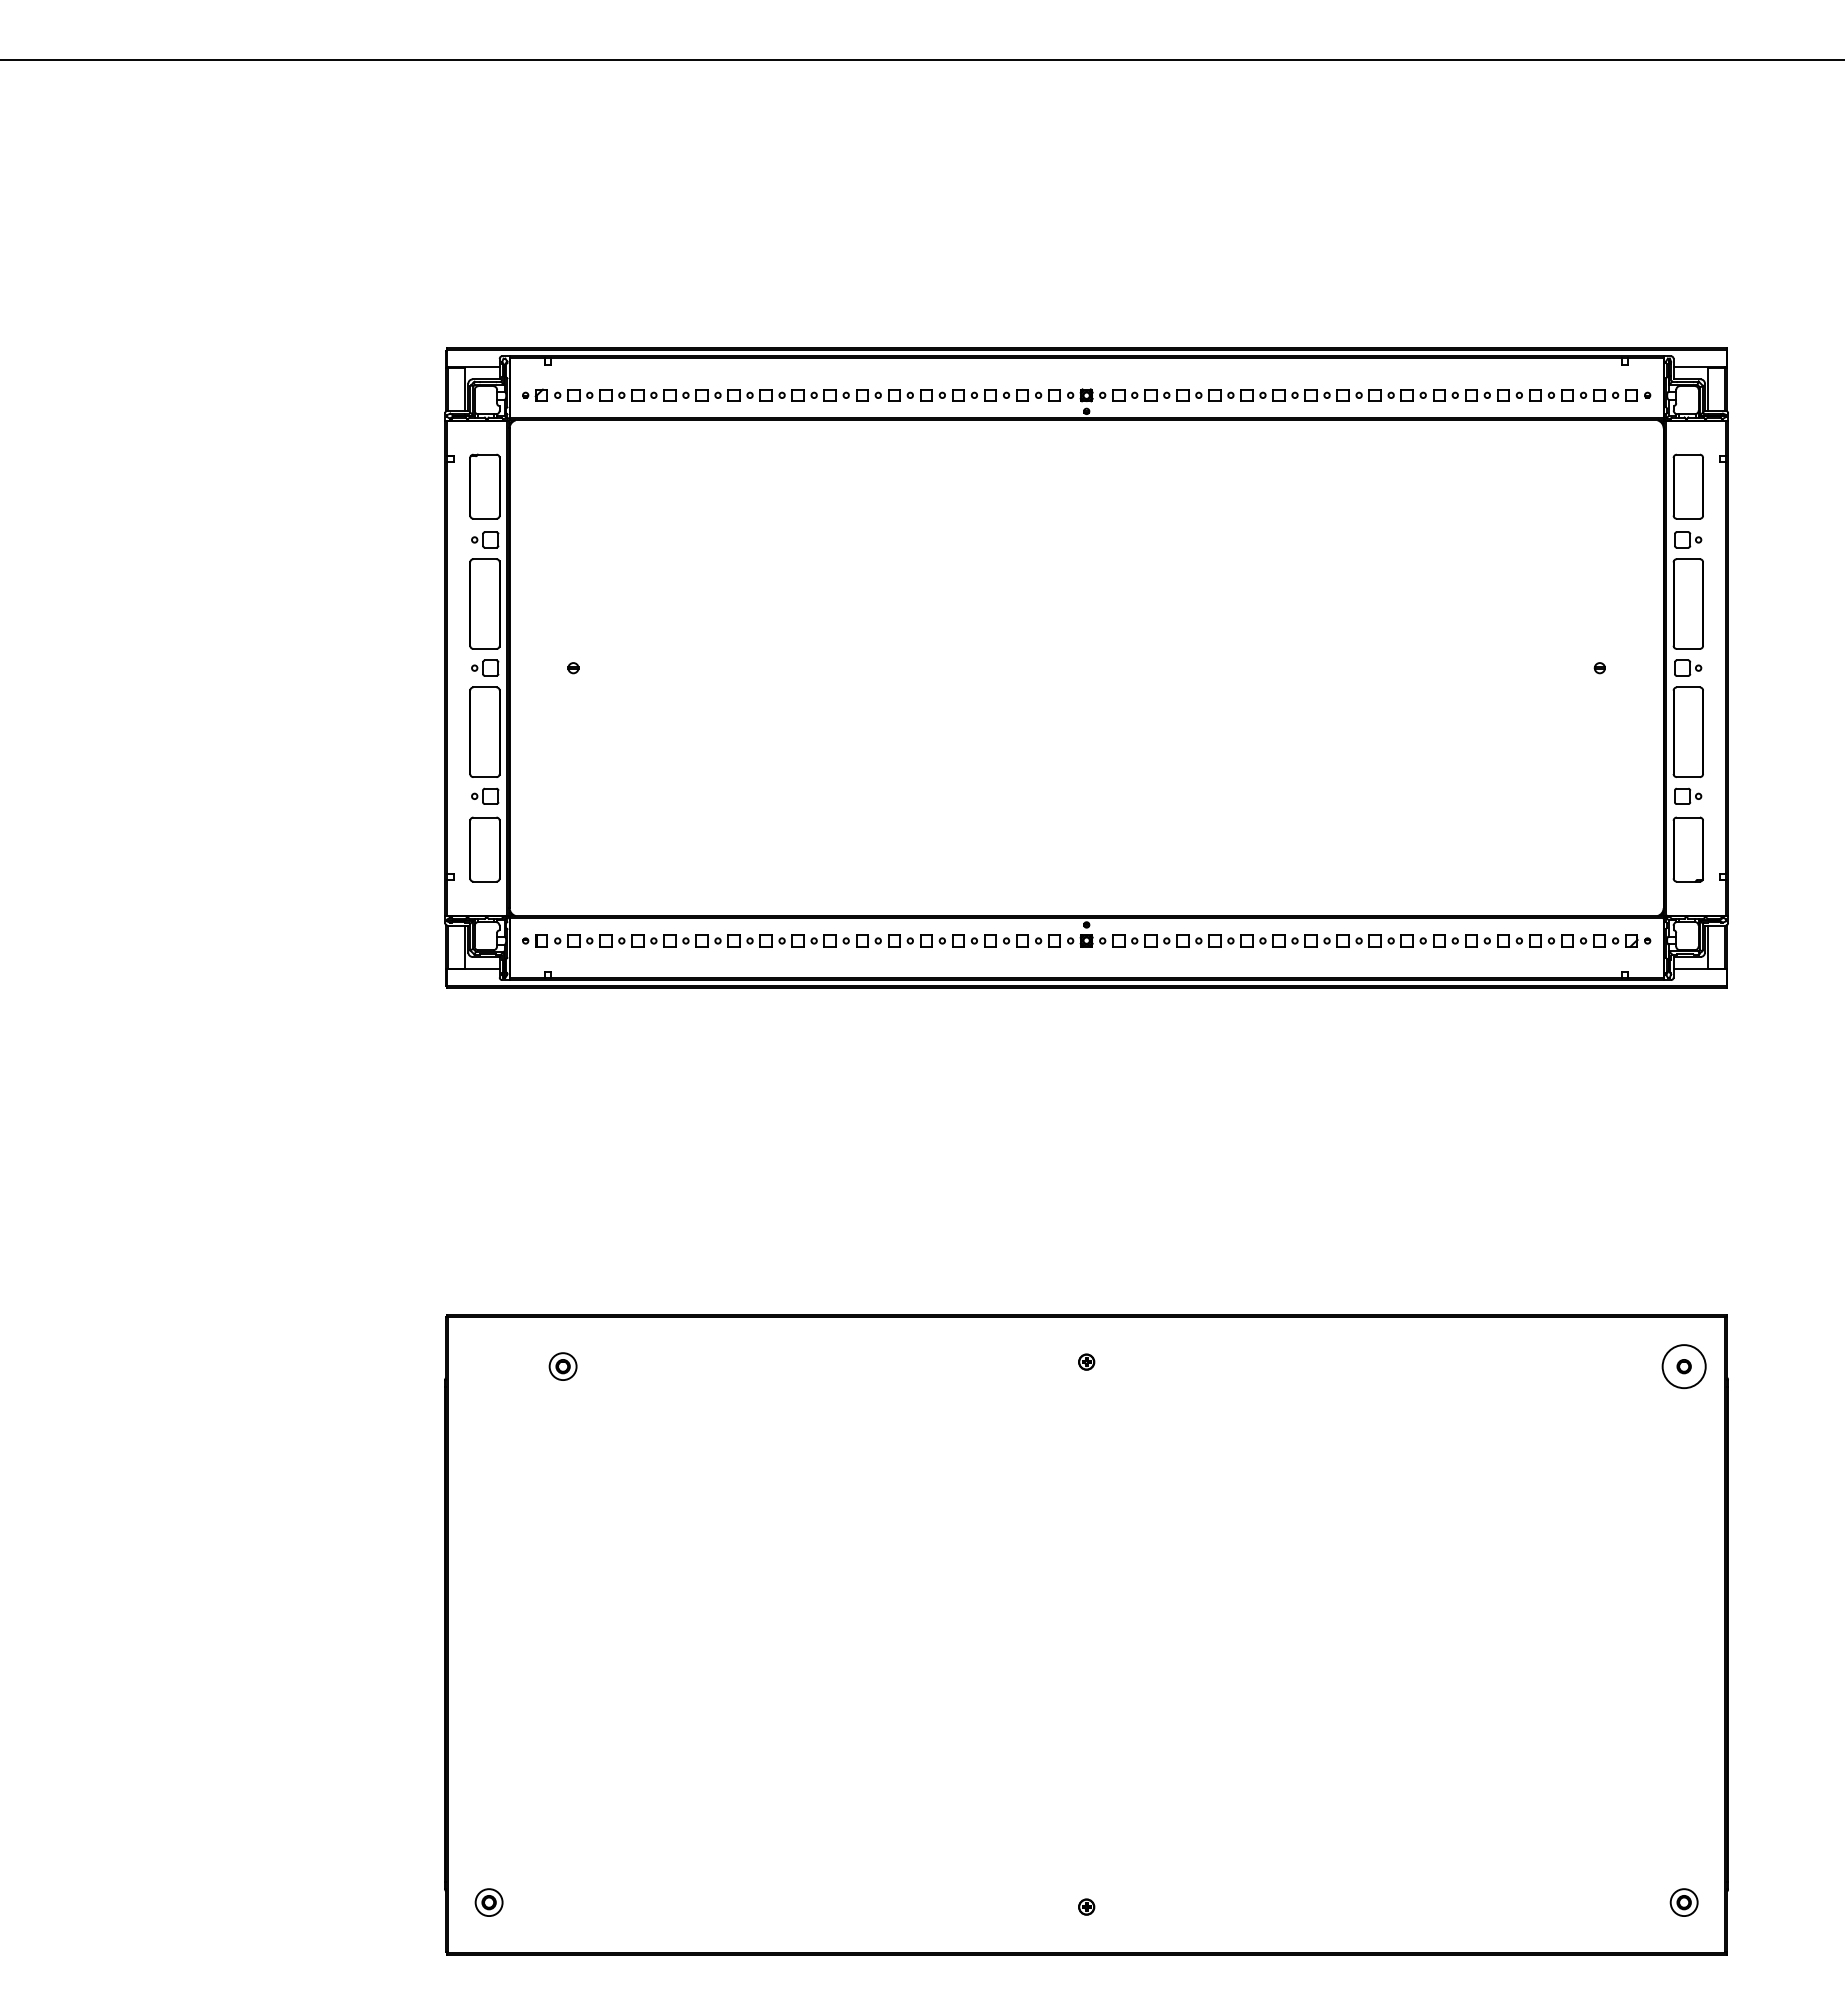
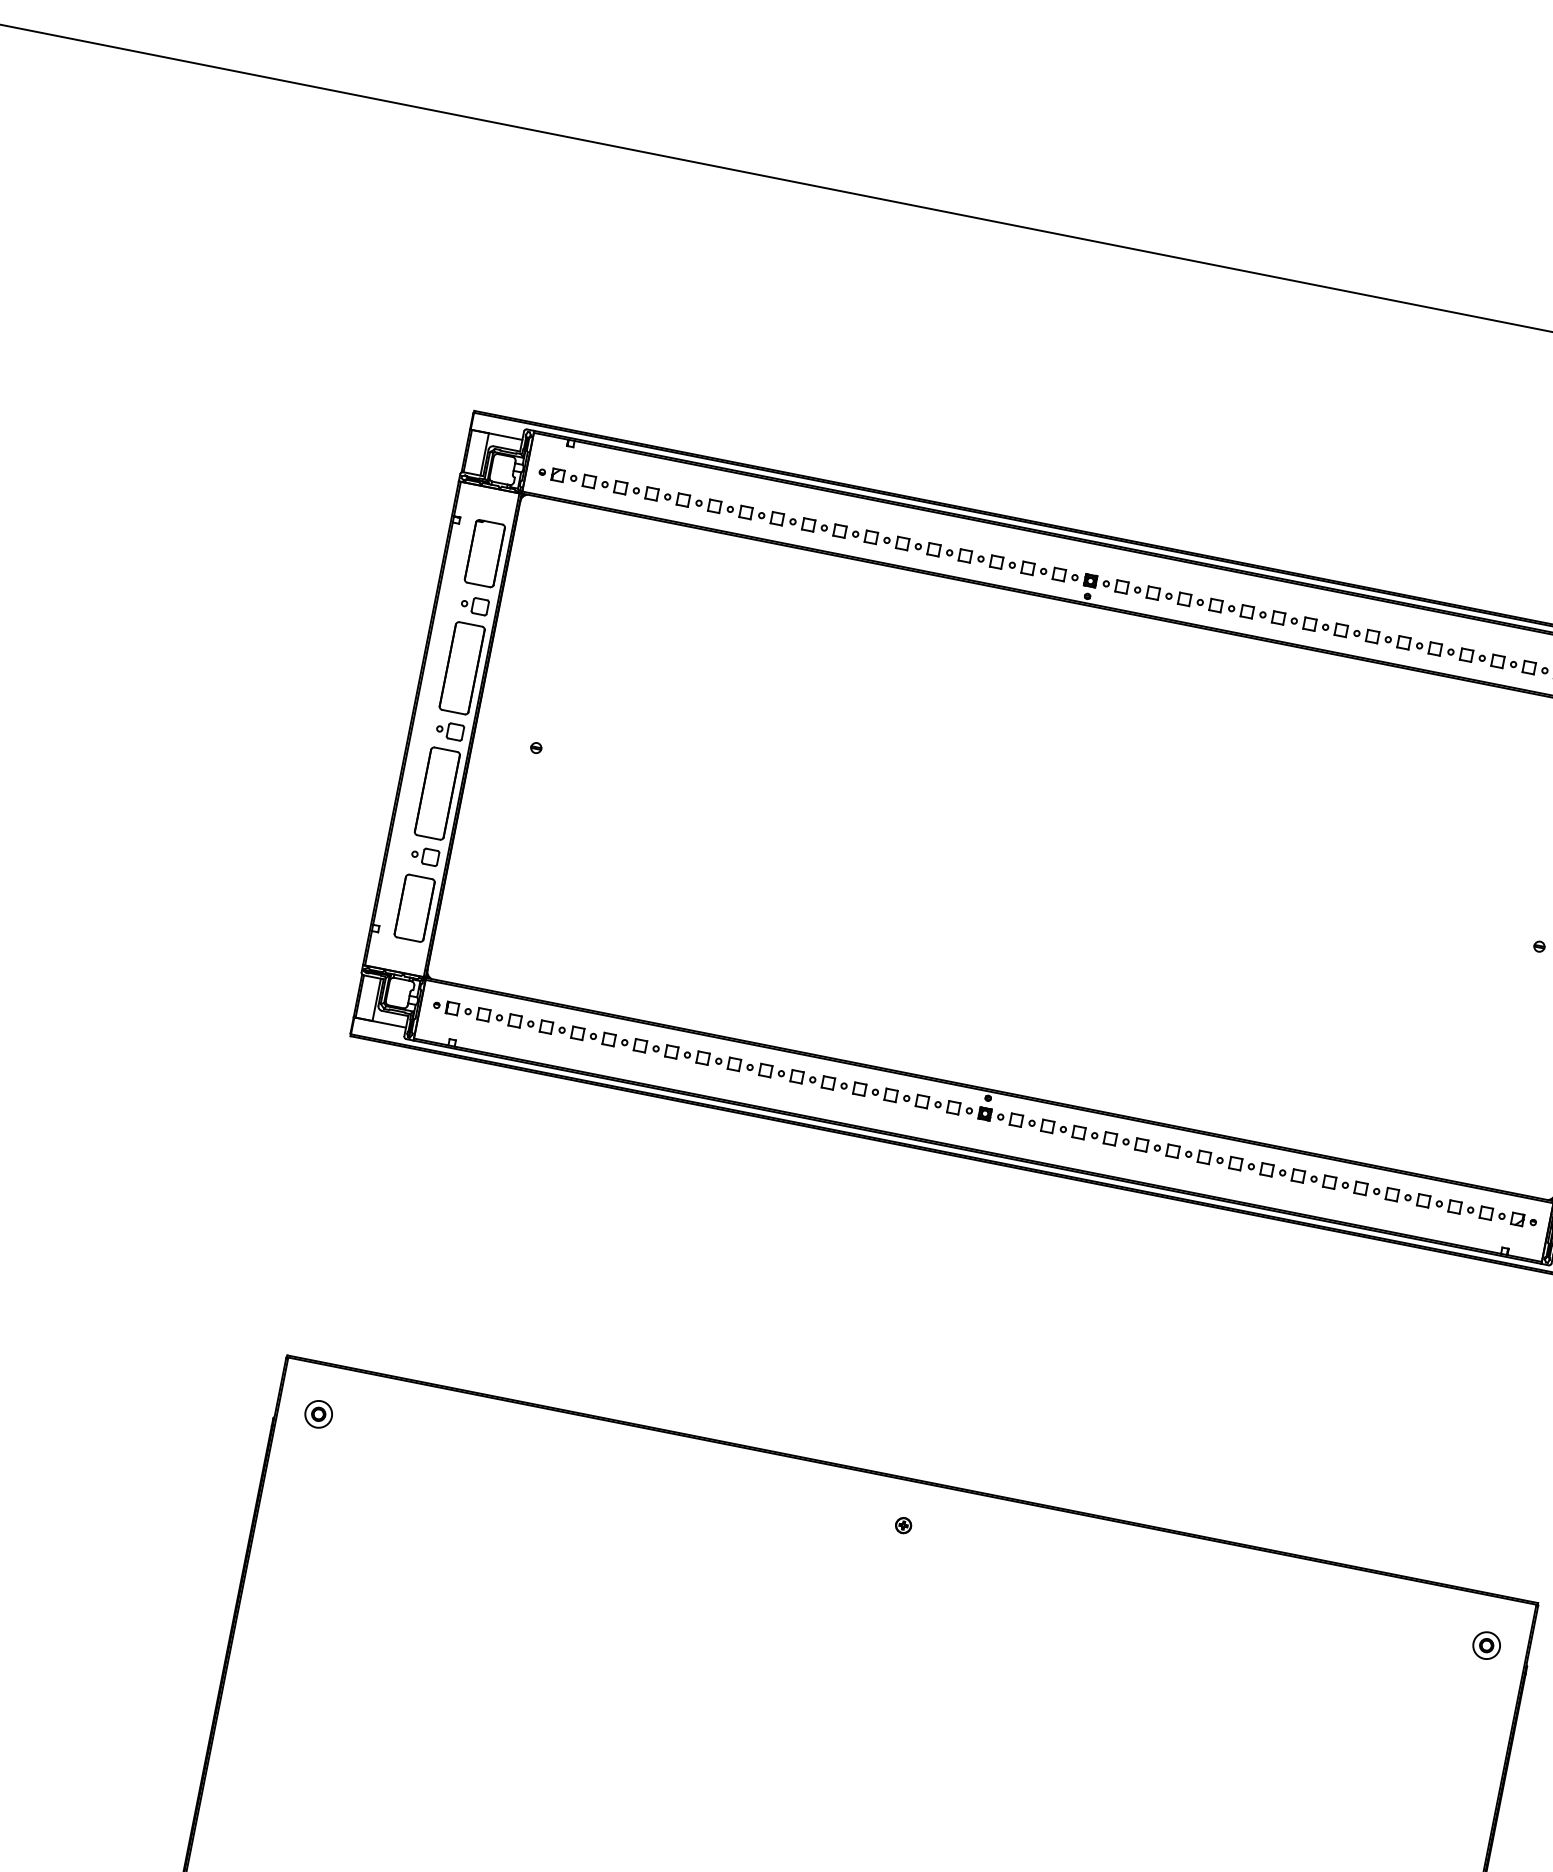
part: (562, 1366) -> (318, 1414), moved
circle: (1683, 1366) -> (1486, 1645), size x0.62

